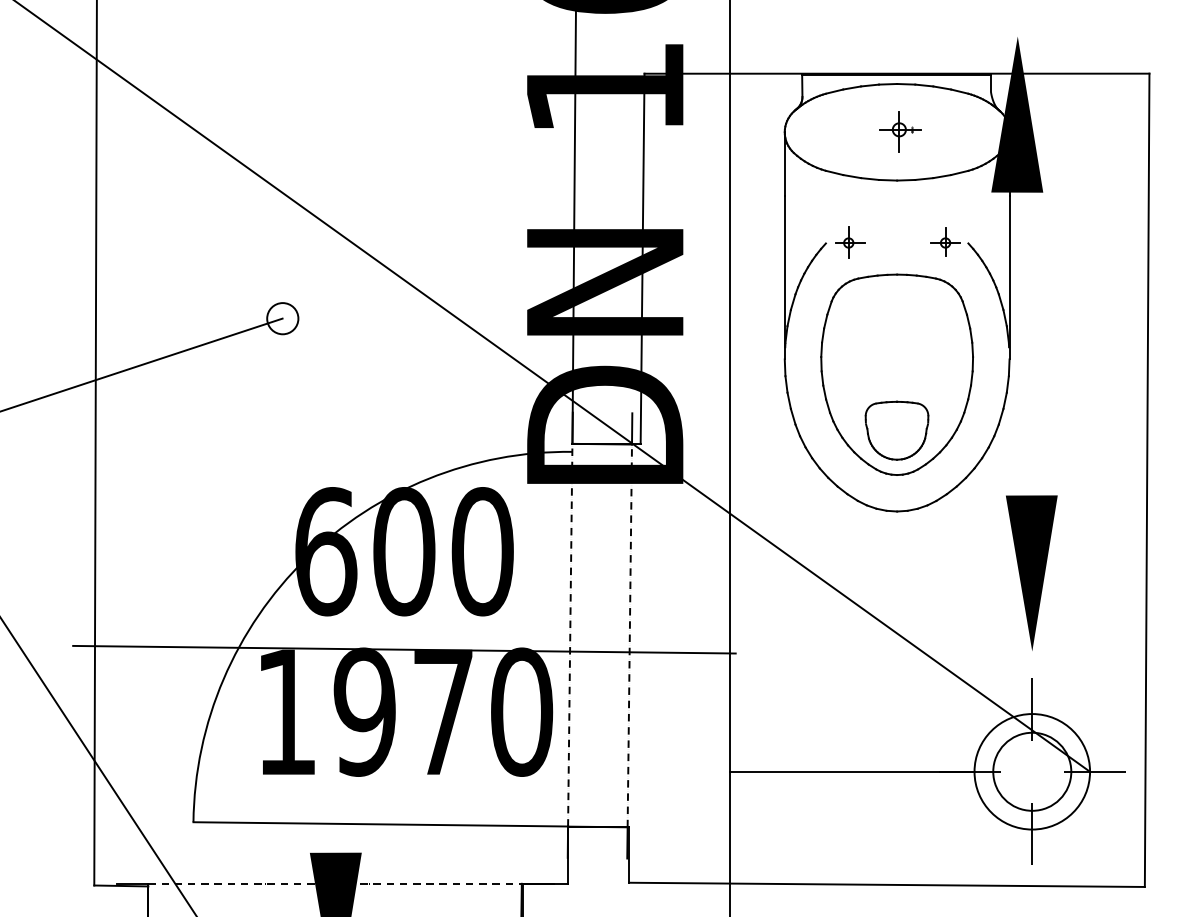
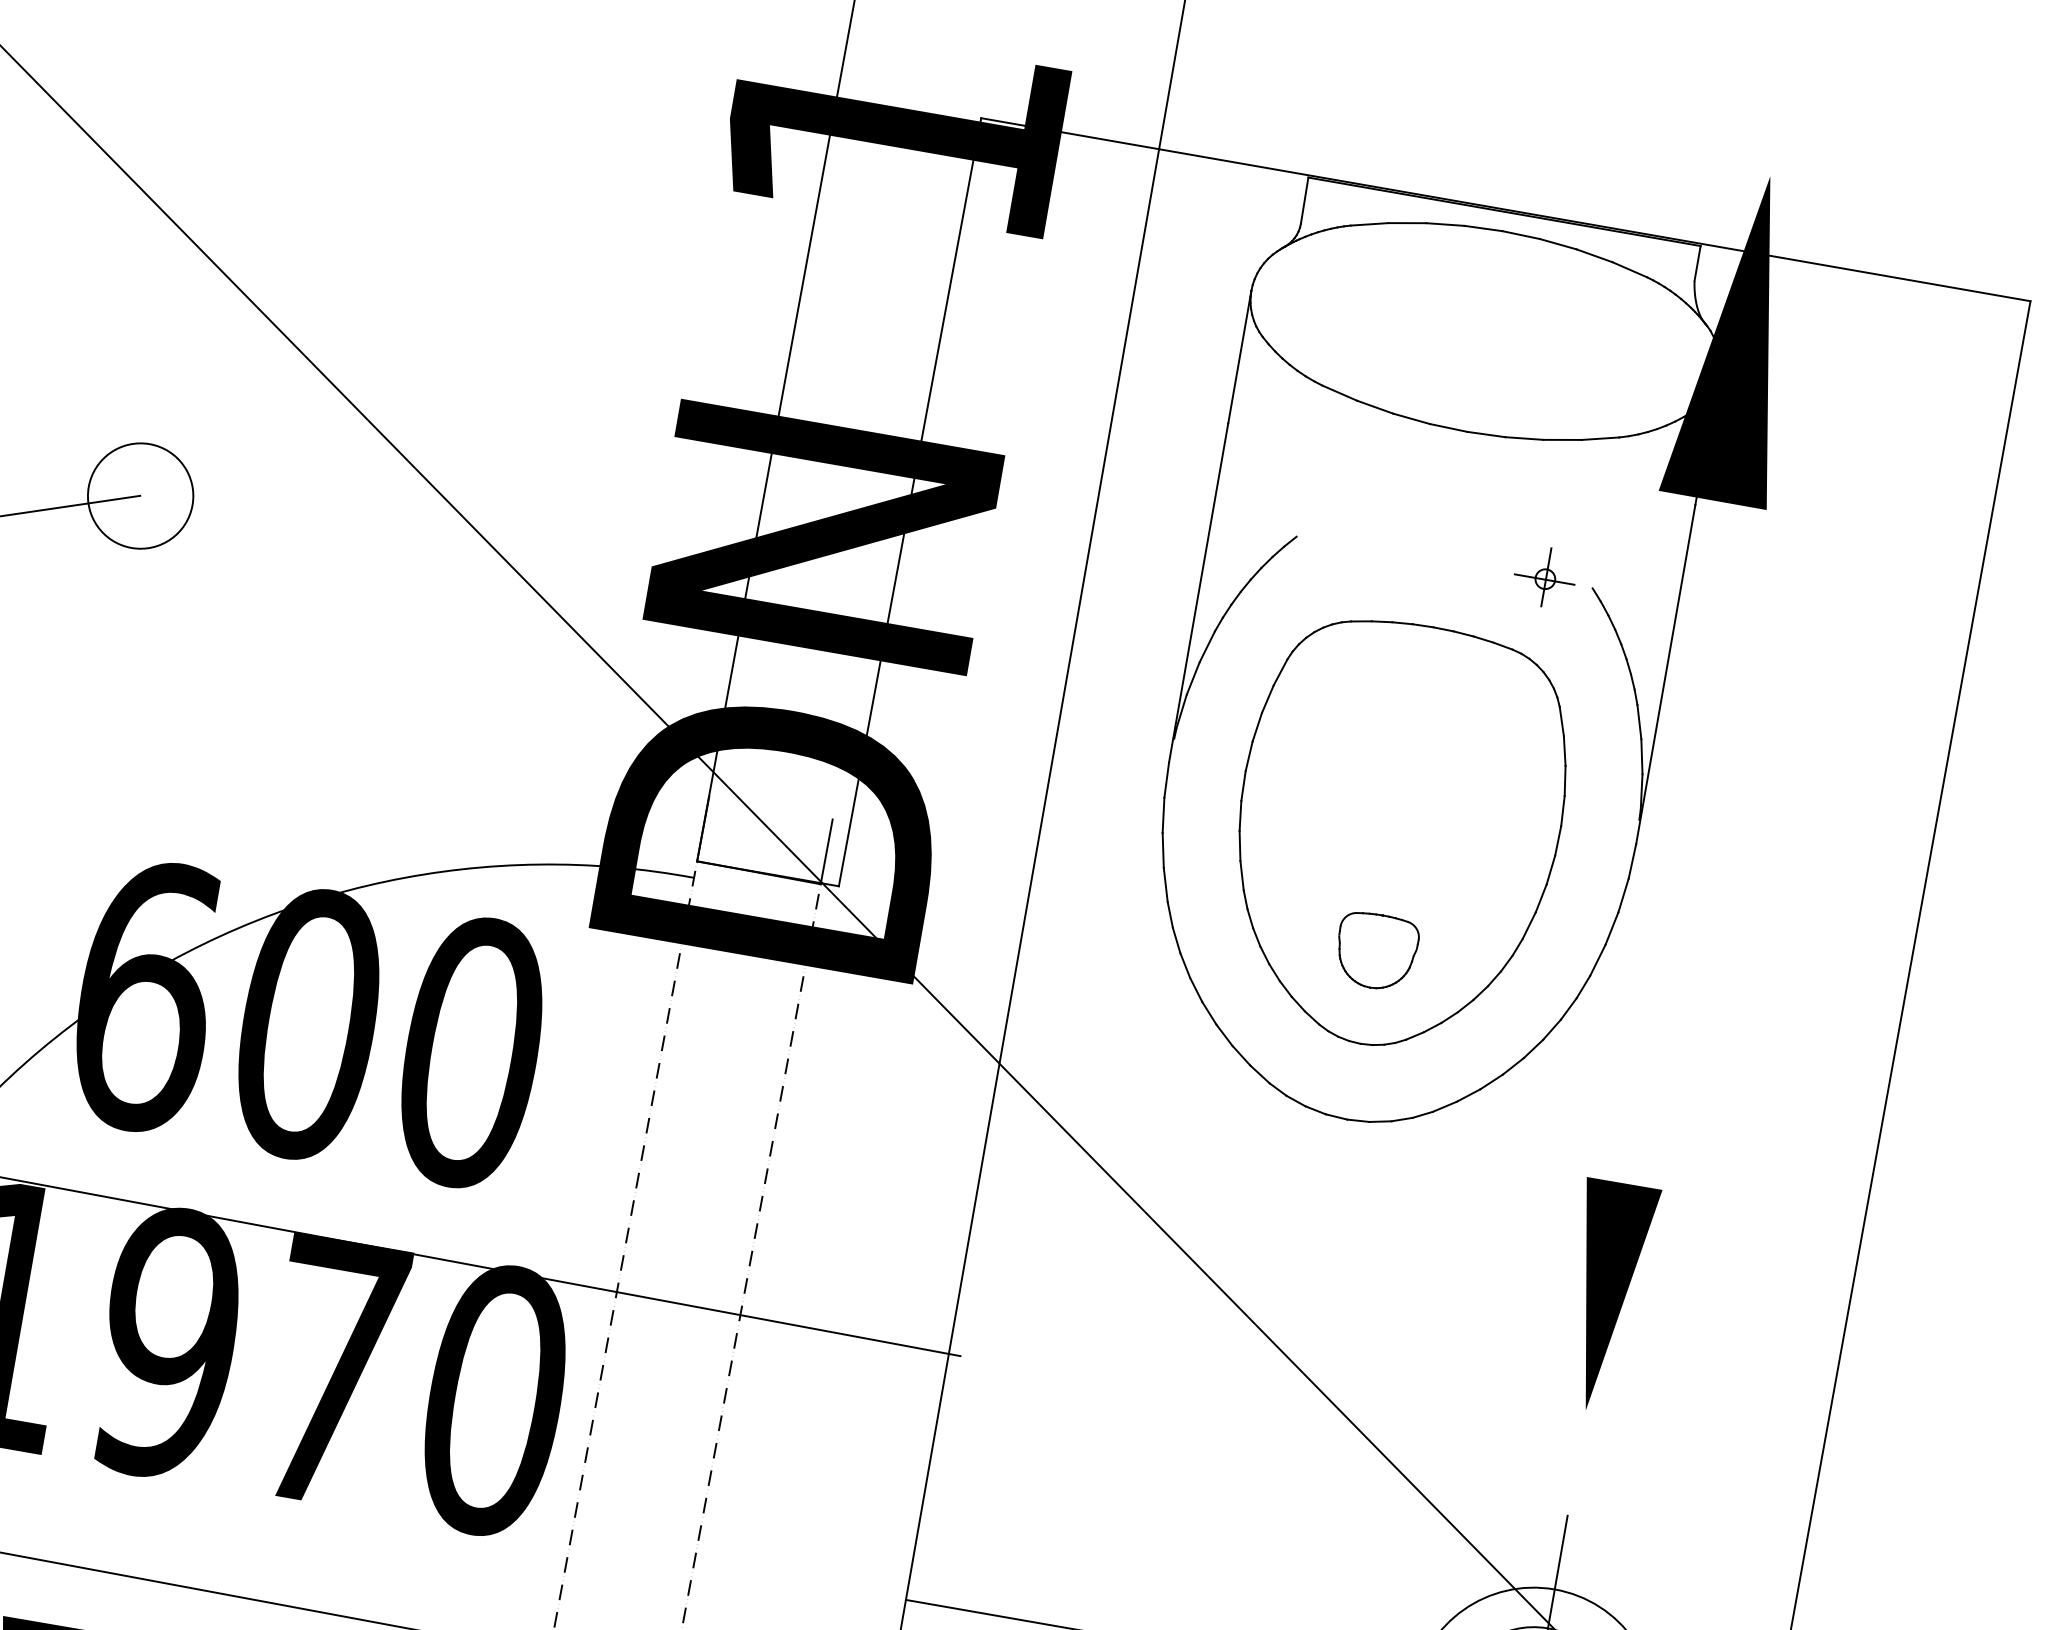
part: (900, 131) -> (1492, 331), removed
part: (850, 242) -> (1348, 543), removed
circle: (282, 318) -> (140, 495), size x1.6
part: (896, 430) -> (1375, 950), size x0.6
part: (1031, 572) -> (1604, 1295), size x0.7

